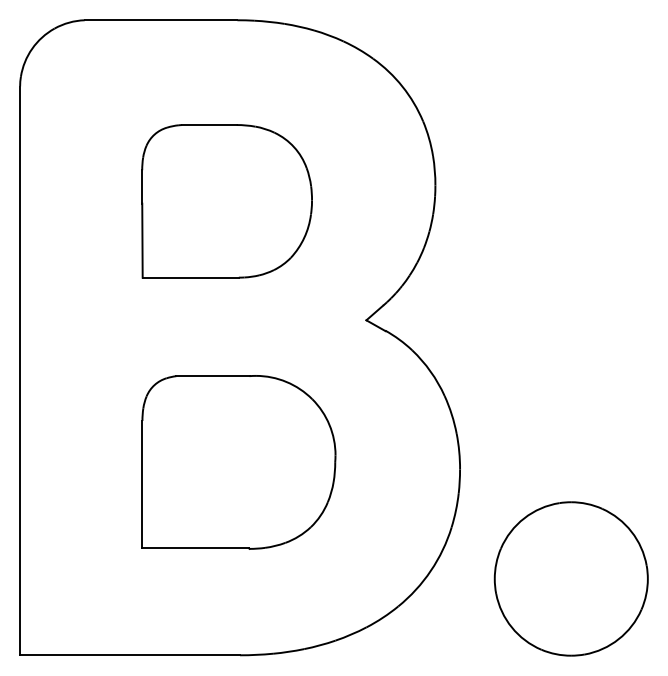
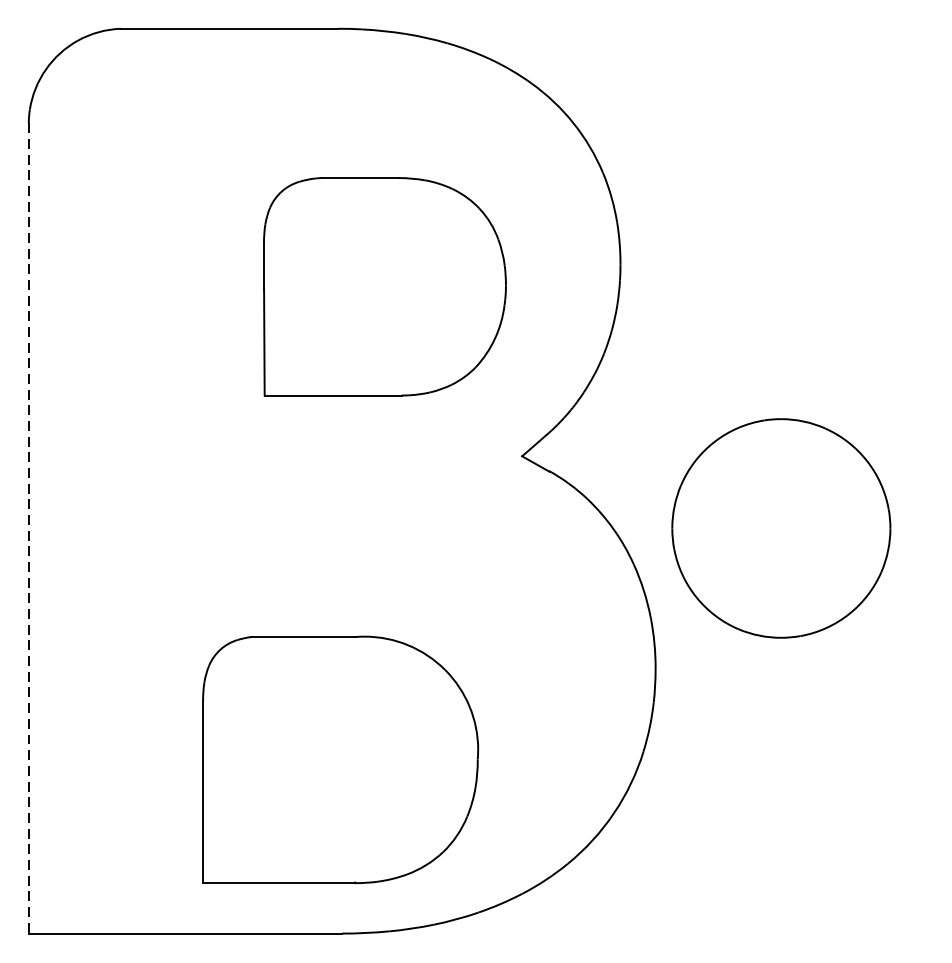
part: (226, 201) -> (384, 287), moved
line: (20, 371) -> (29, 529), solid -> dashed
part: (238, 462) -> (339, 760), moved
part: (570, 578) -> (780, 527), moved

